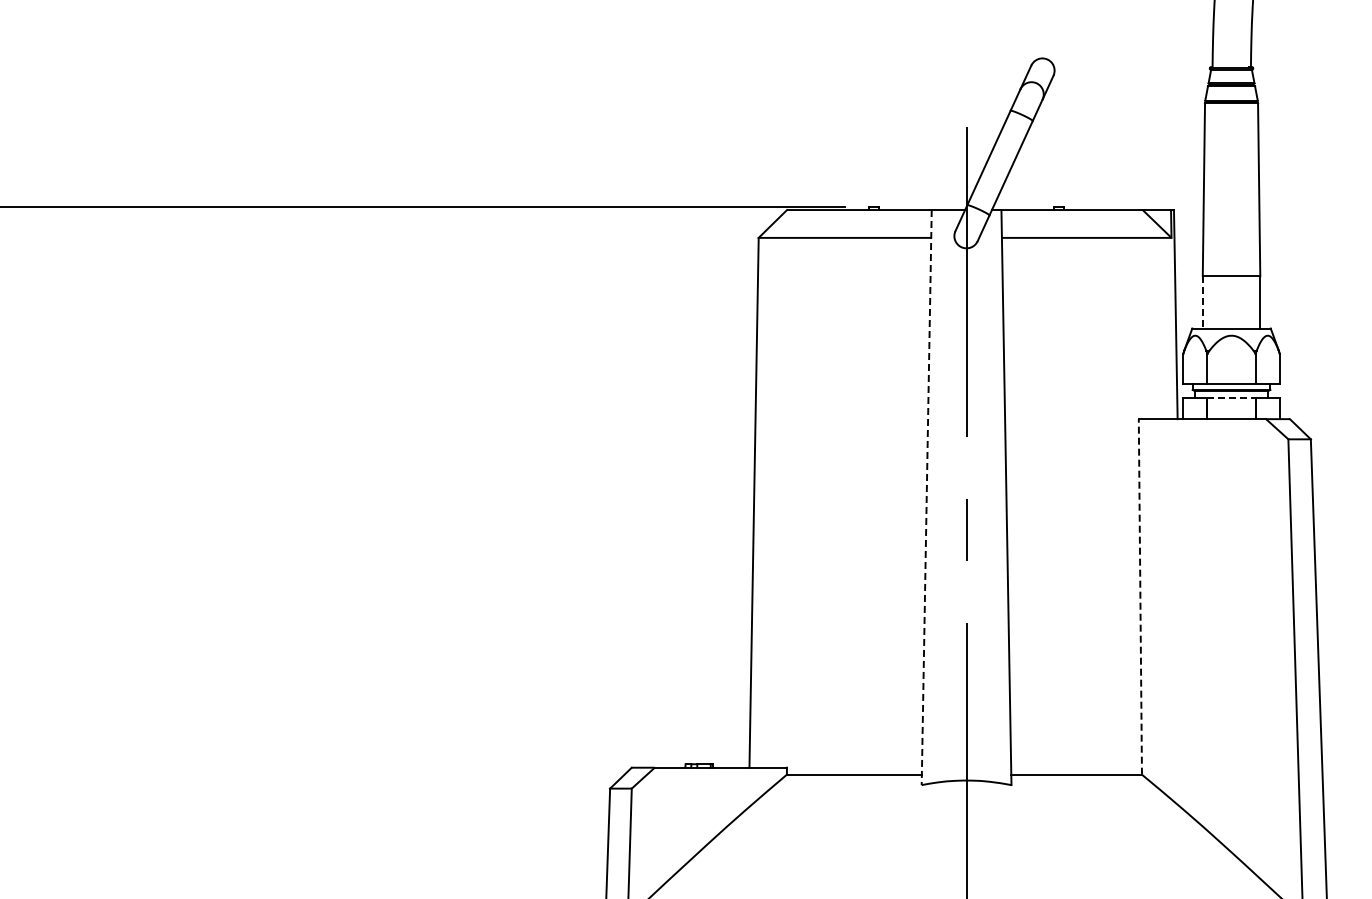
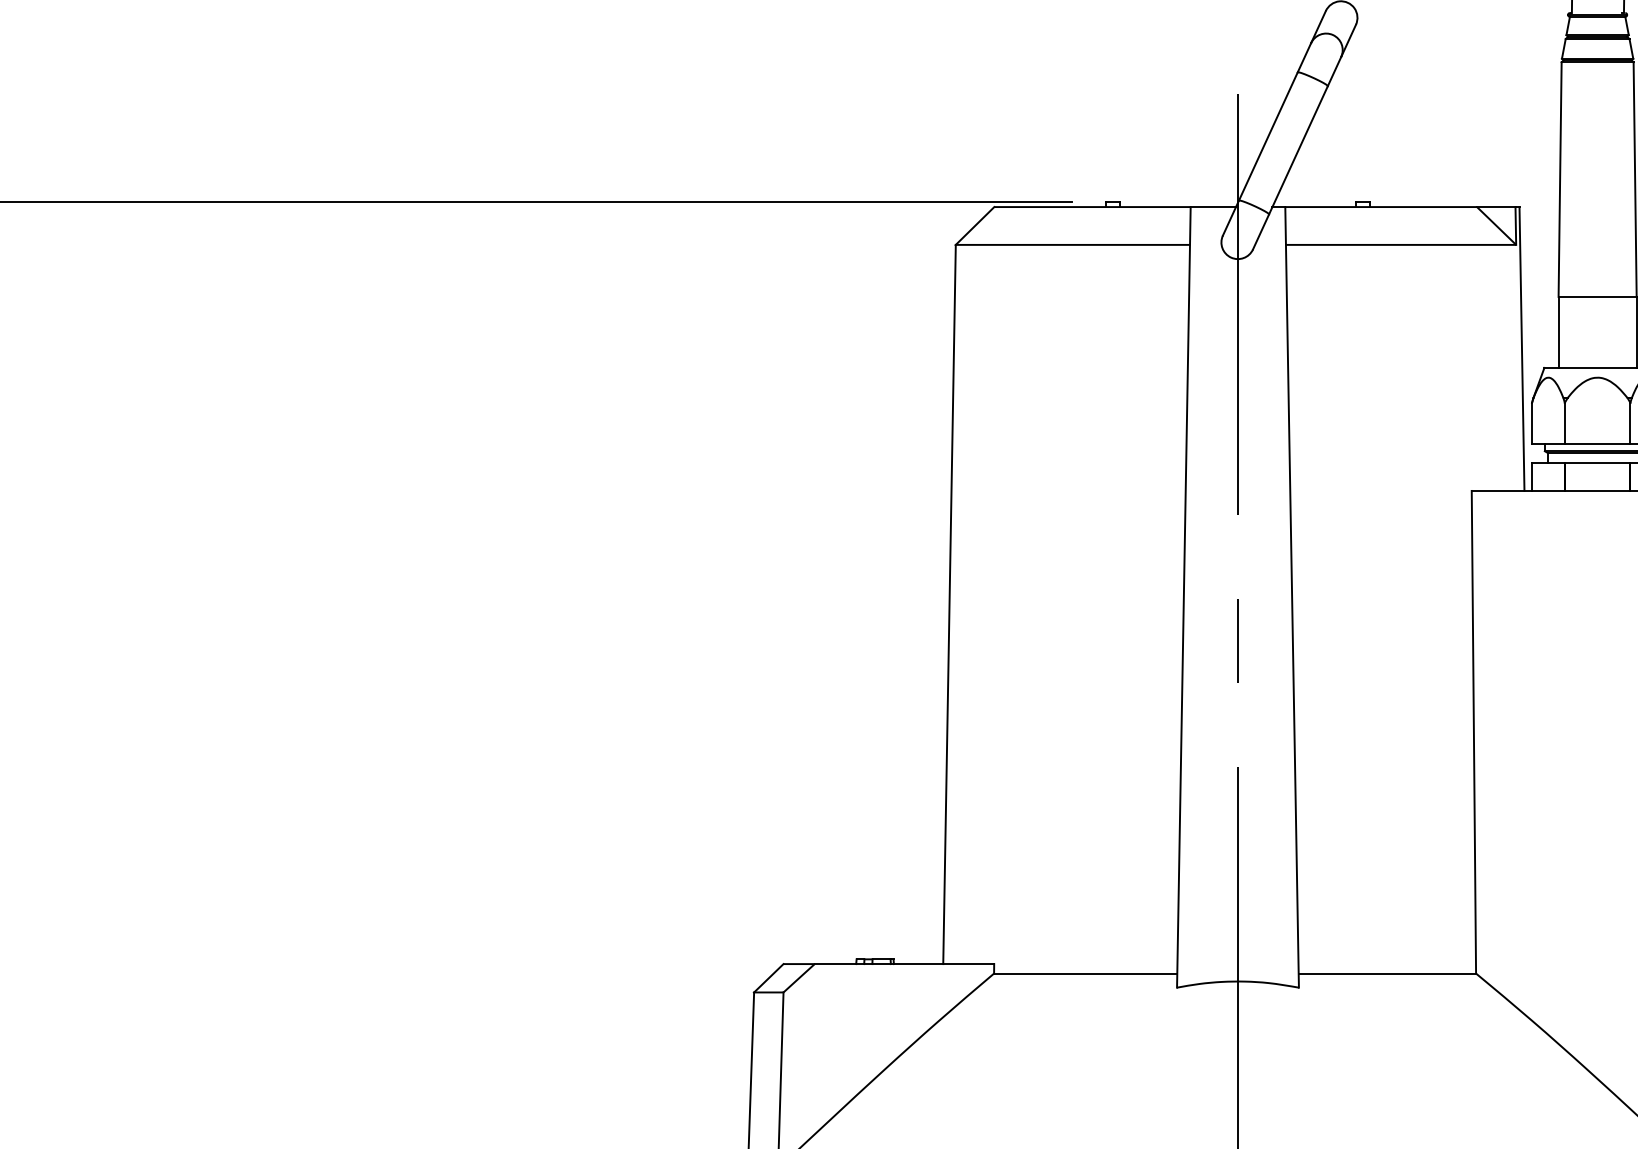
line: (1202, 302) -> (1558, 332), dashed -> solid
line: (1232, 398) -> (1598, 462), dashed -> solid
line: (926, 497) -> (1183, 597), dashed -> solid
line: (1140, 596) -> (1474, 731), dashed -> solid

